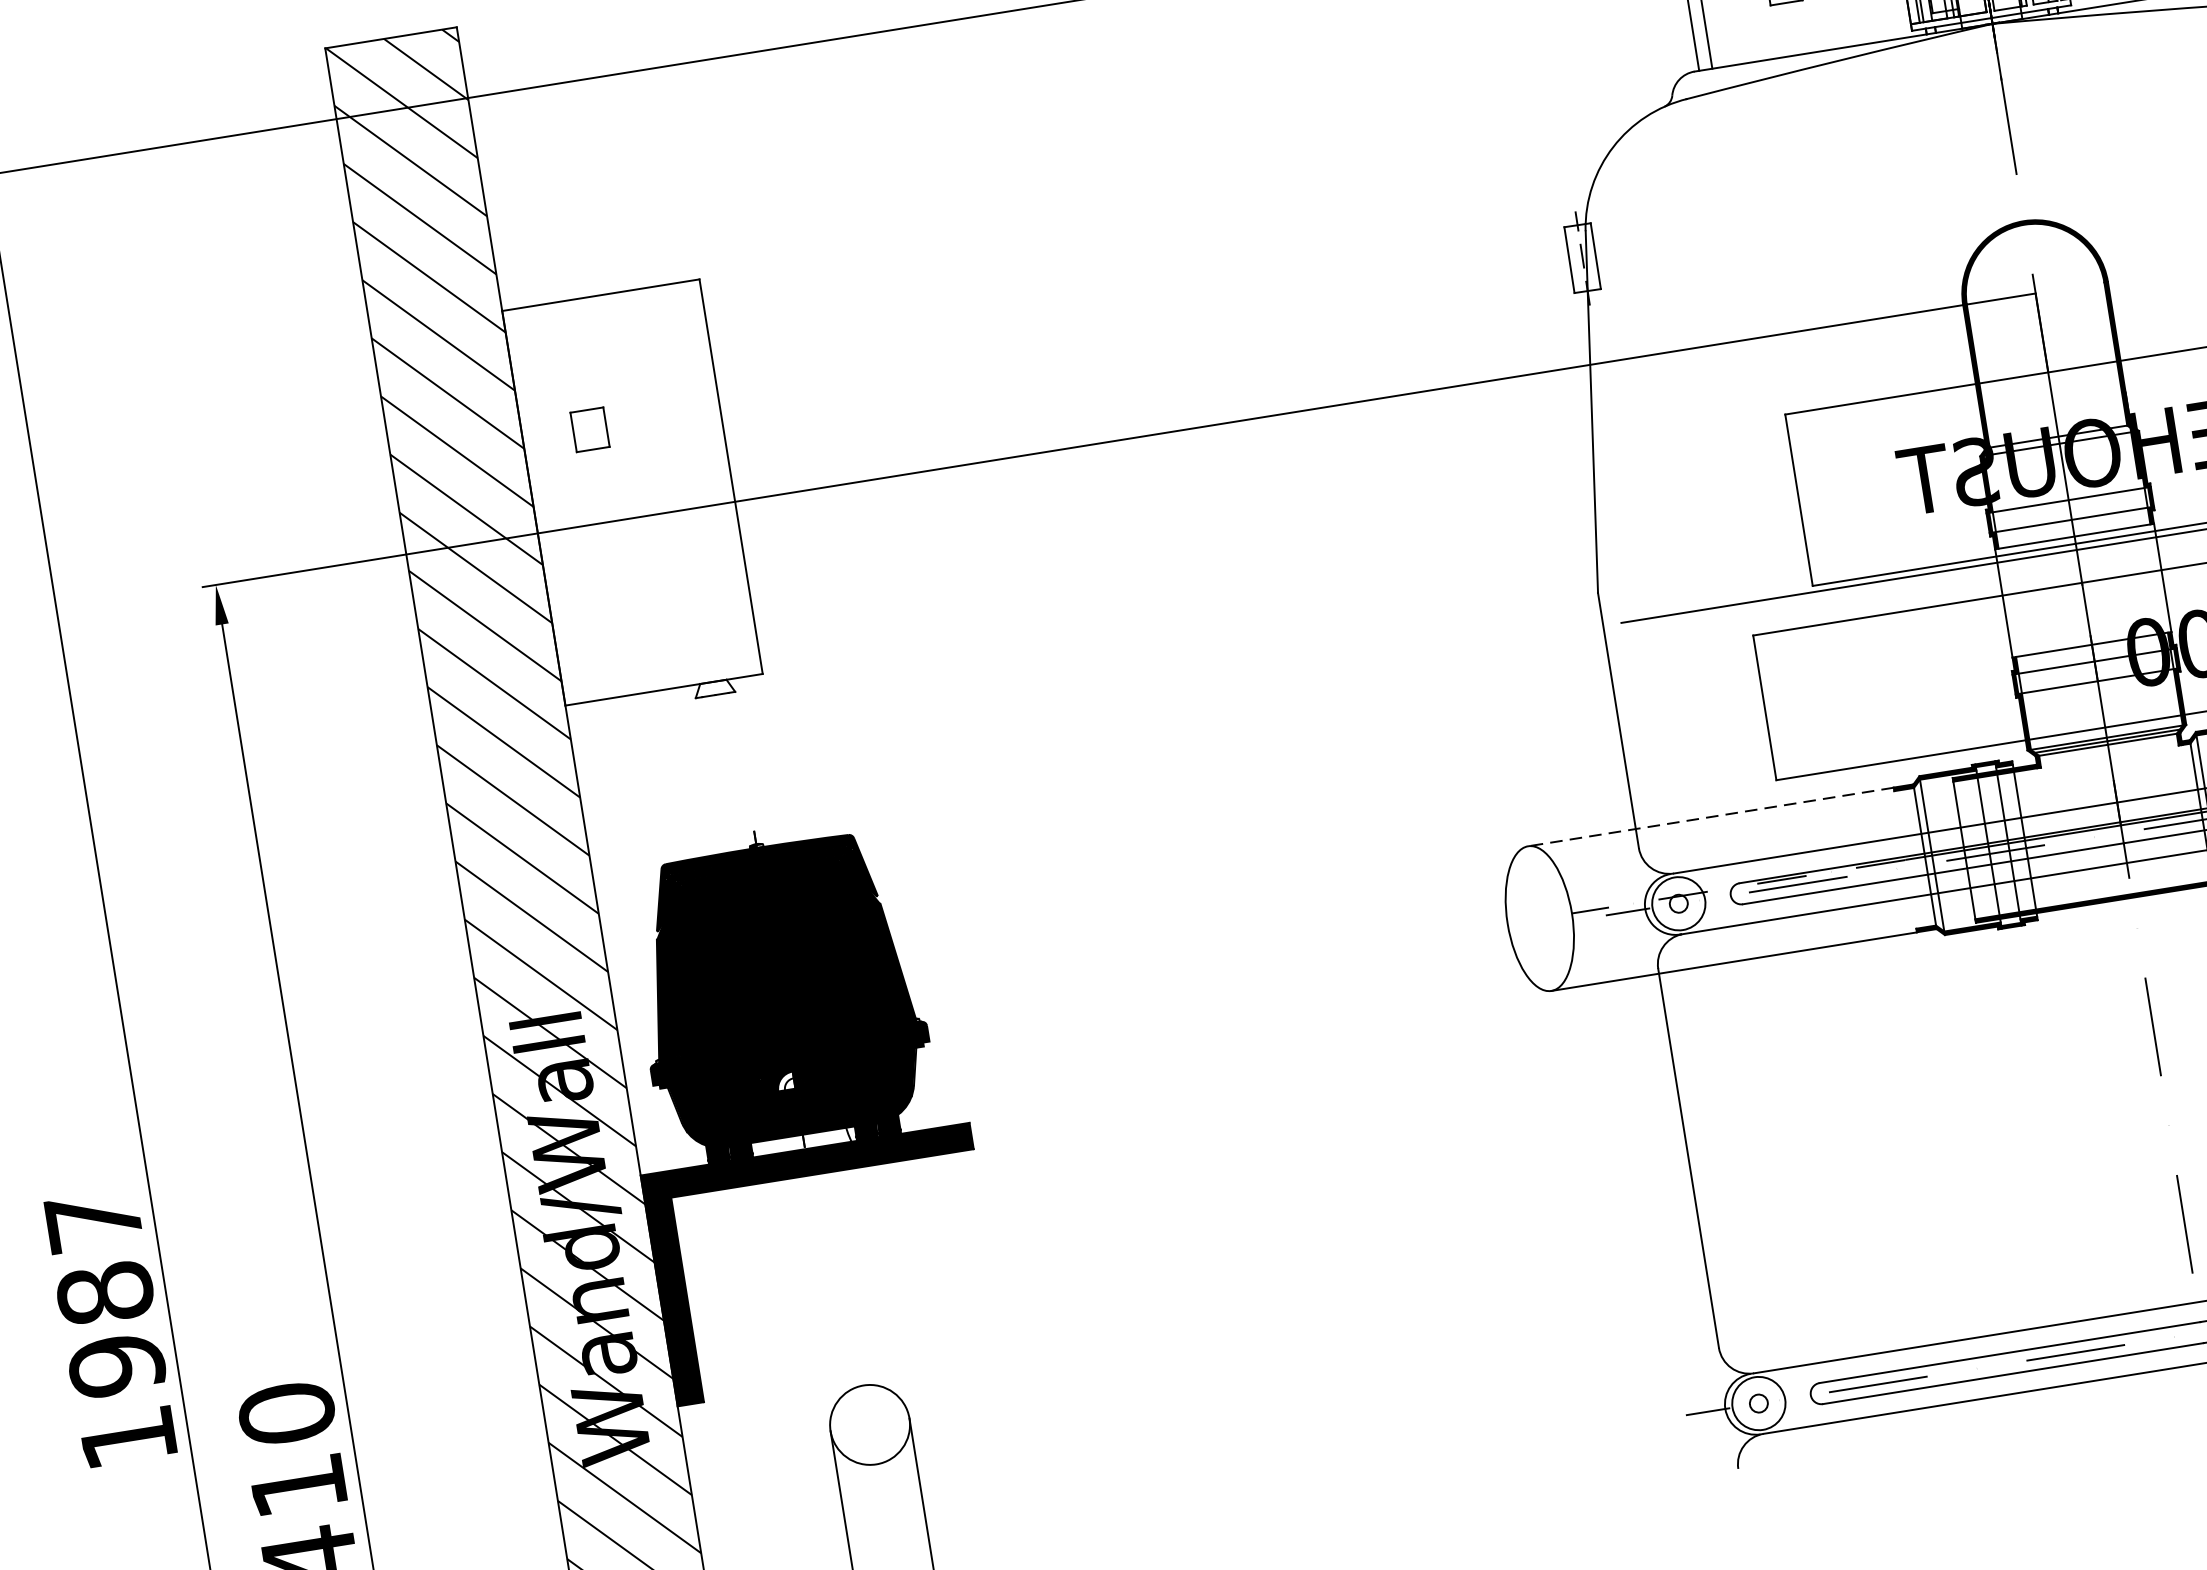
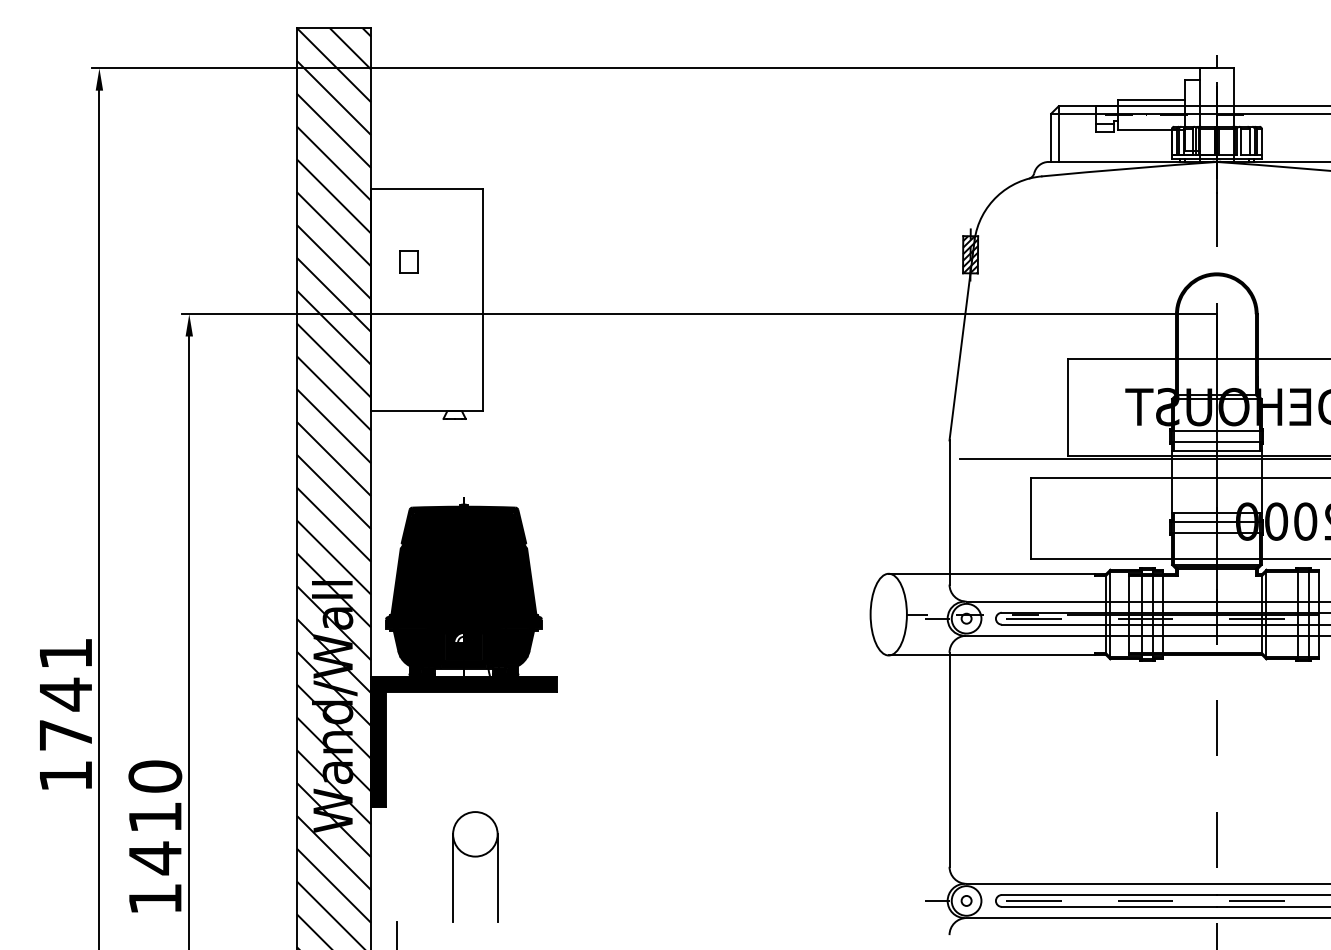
hatch: (1582, 257) -> (970, 254), added
line: (1710, 816) -> (991, 573), dashed -> solid
text: (104, 1293) -> (65, 694), 1987 -> 1741

